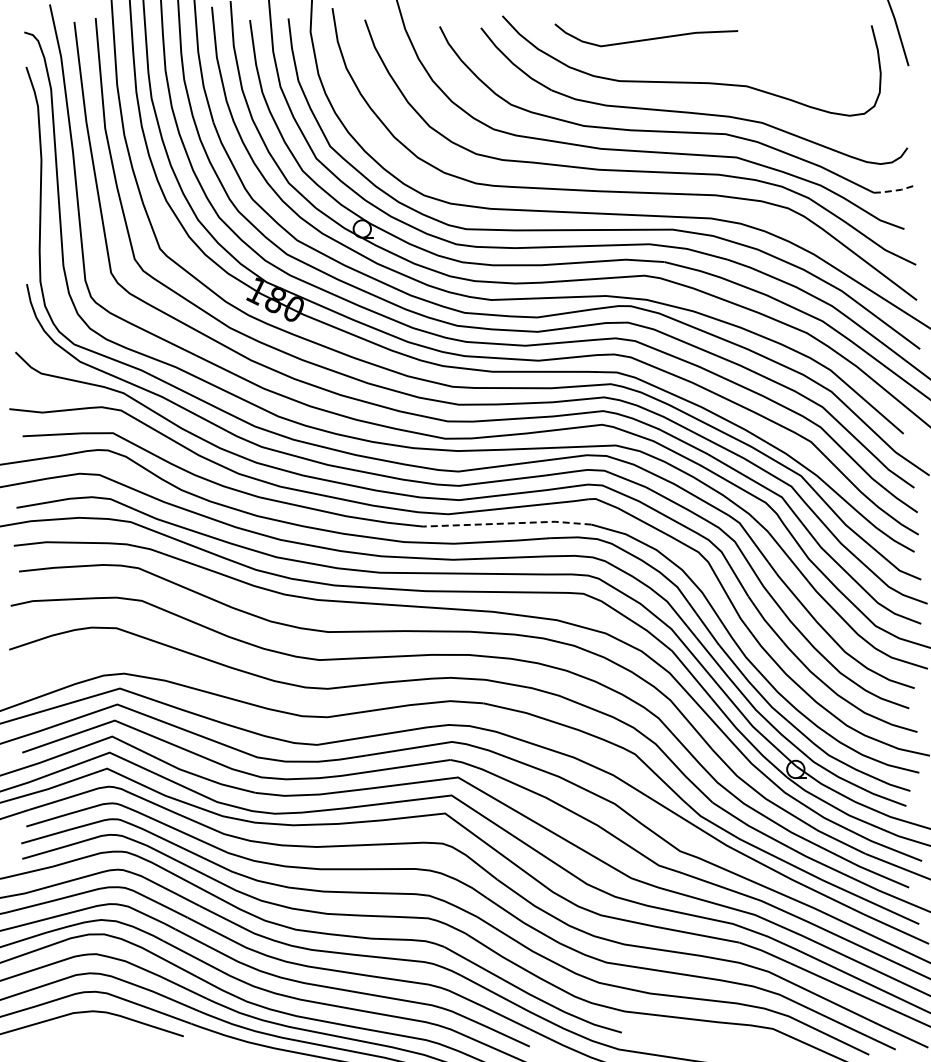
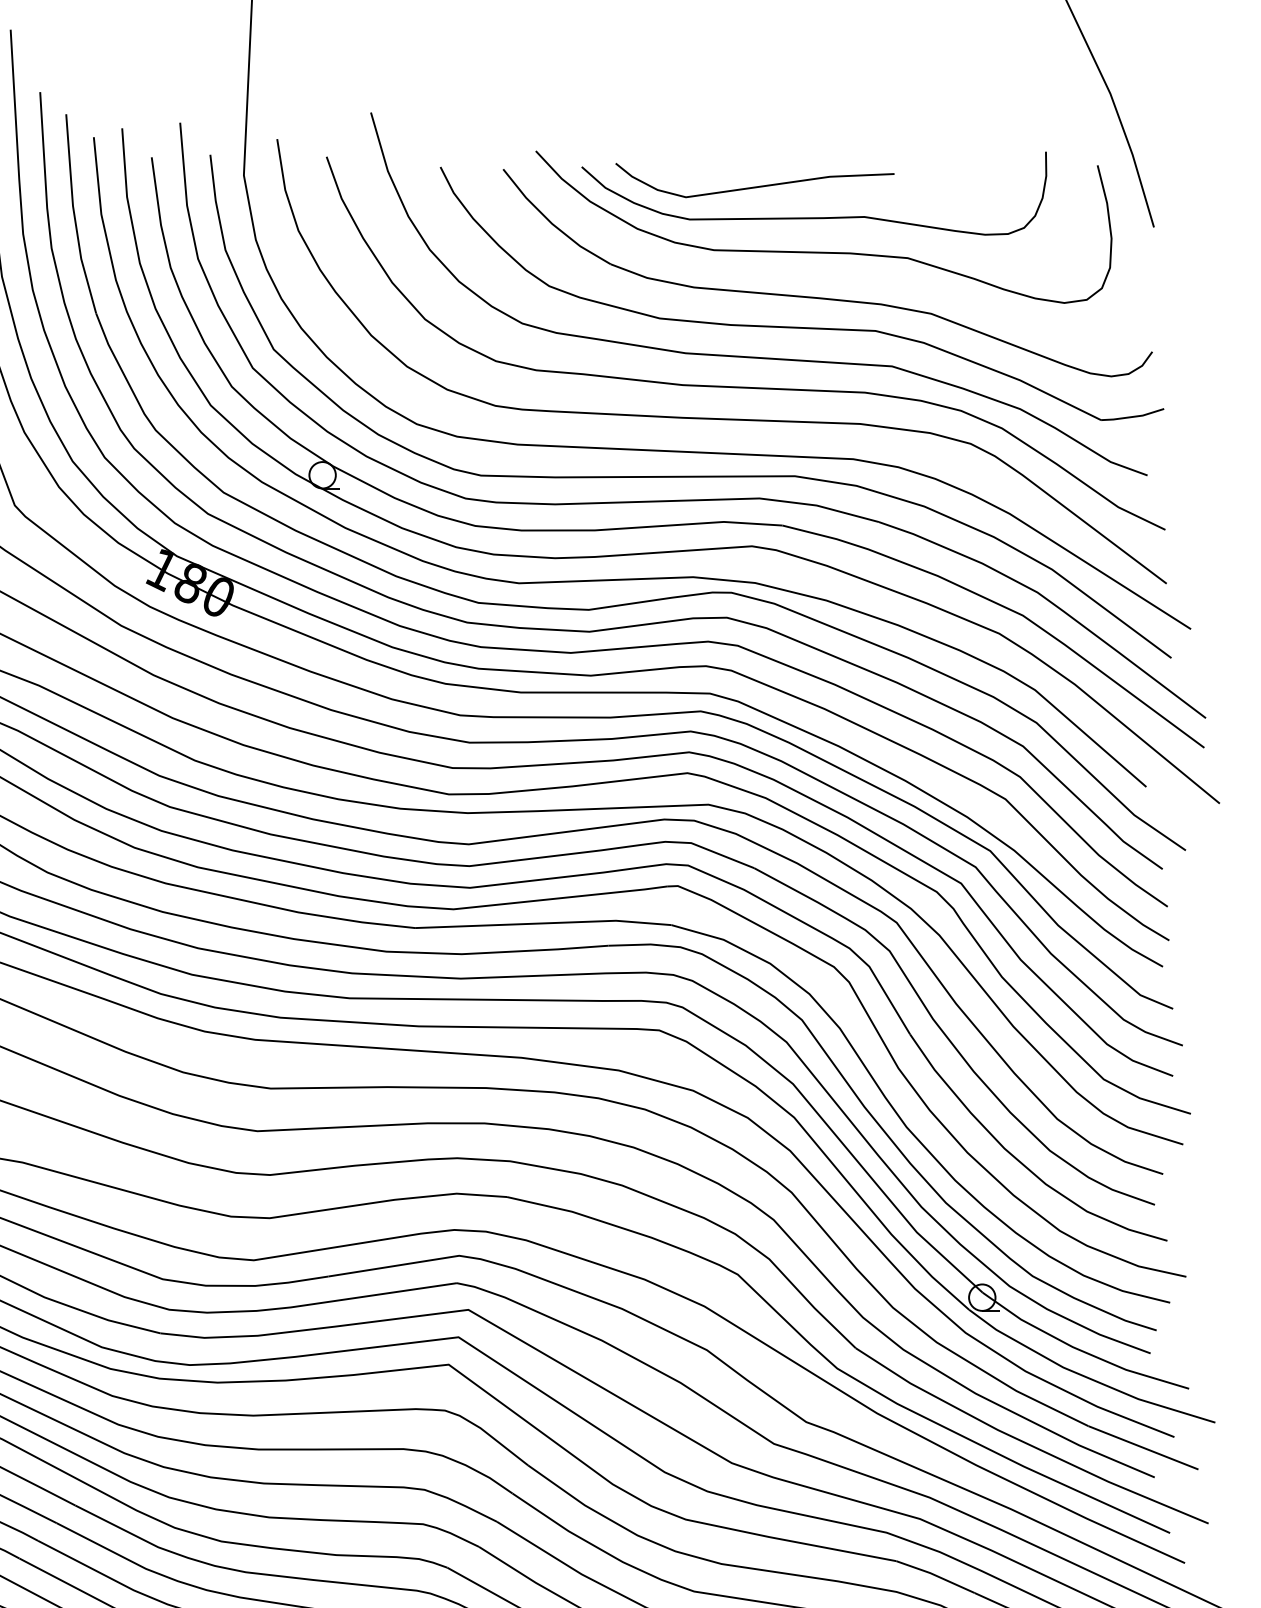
curve: (685, 59) -> (814, 217), added
line: (894, 190) -> (1132, 416), dashed -> solid
line: (507, 523) -> (543, 923), dashed -> solid

